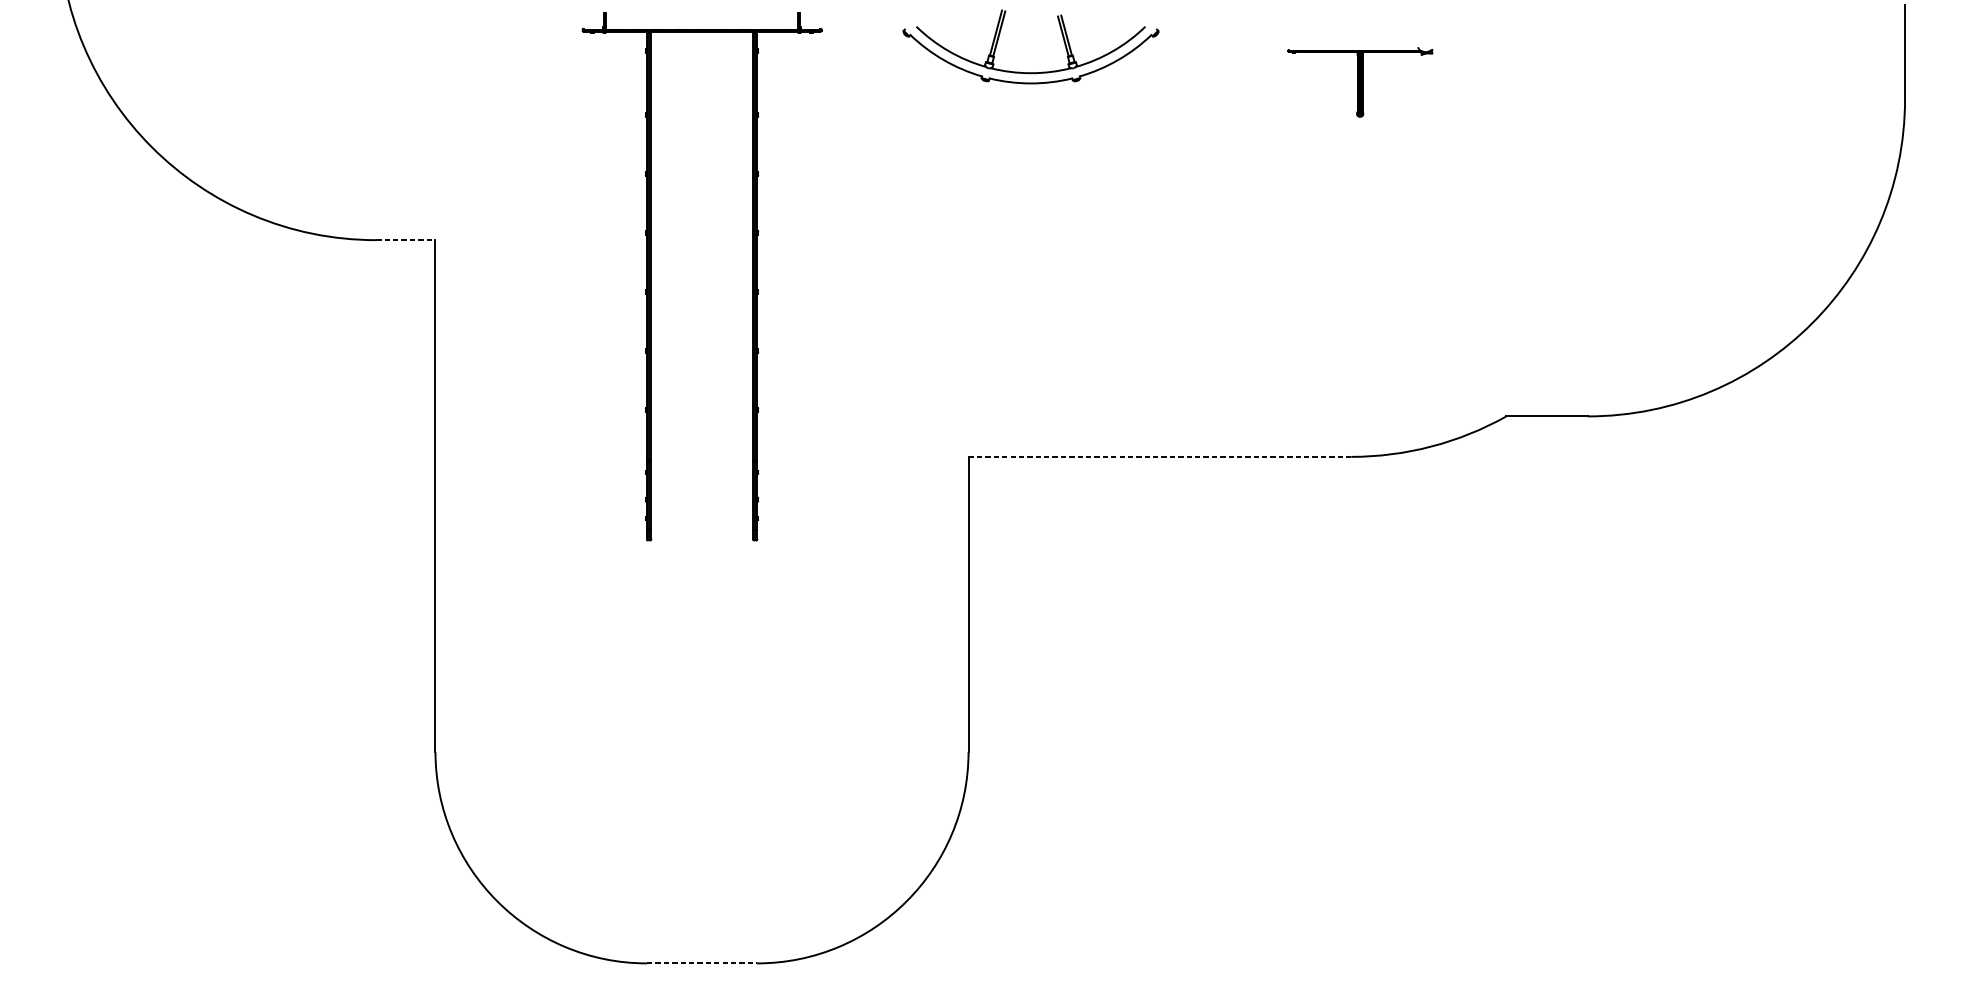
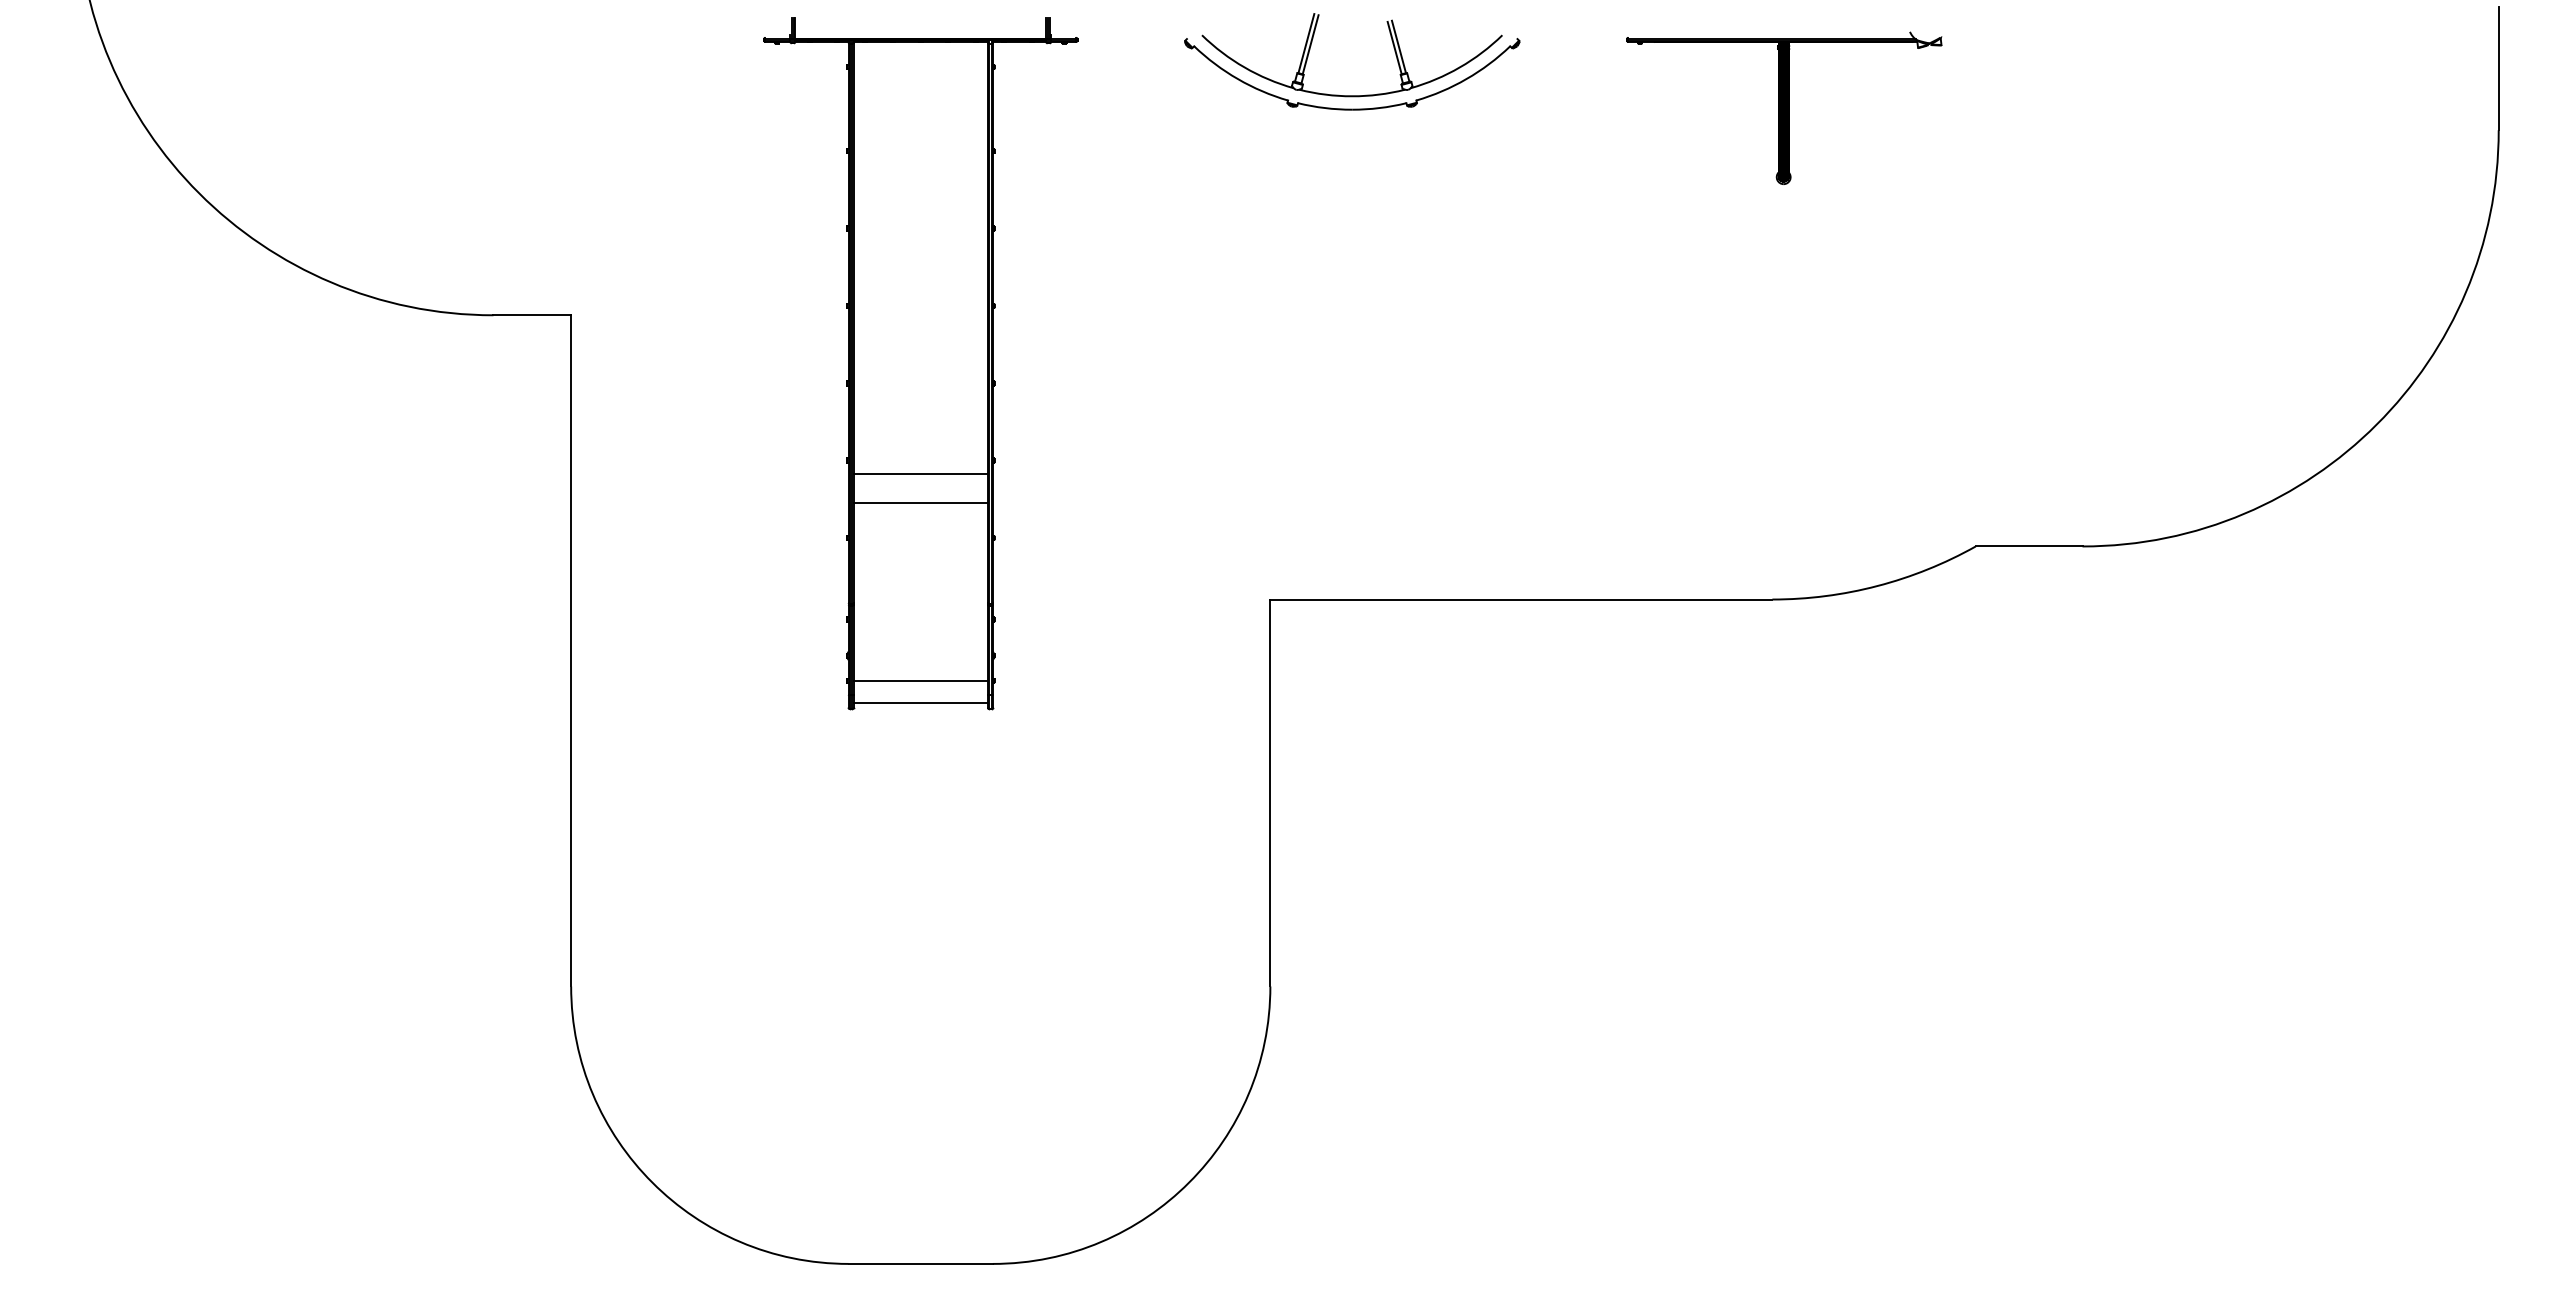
part: (1360, 81) -> (1784, 107), size x1.67
line: (406, 240) -> (532, 315), dashed -> solid
line: (701, 361) -> (920, 474), added
line: (701, 383) -> (920, 503), added
line: (1160, 456) -> (1521, 599), dashed -> solid
line: (701, 519) -> (920, 681), added
line: (701, 535) -> (920, 702), added
line: (702, 963) -> (921, 1263), dashed -> solid

